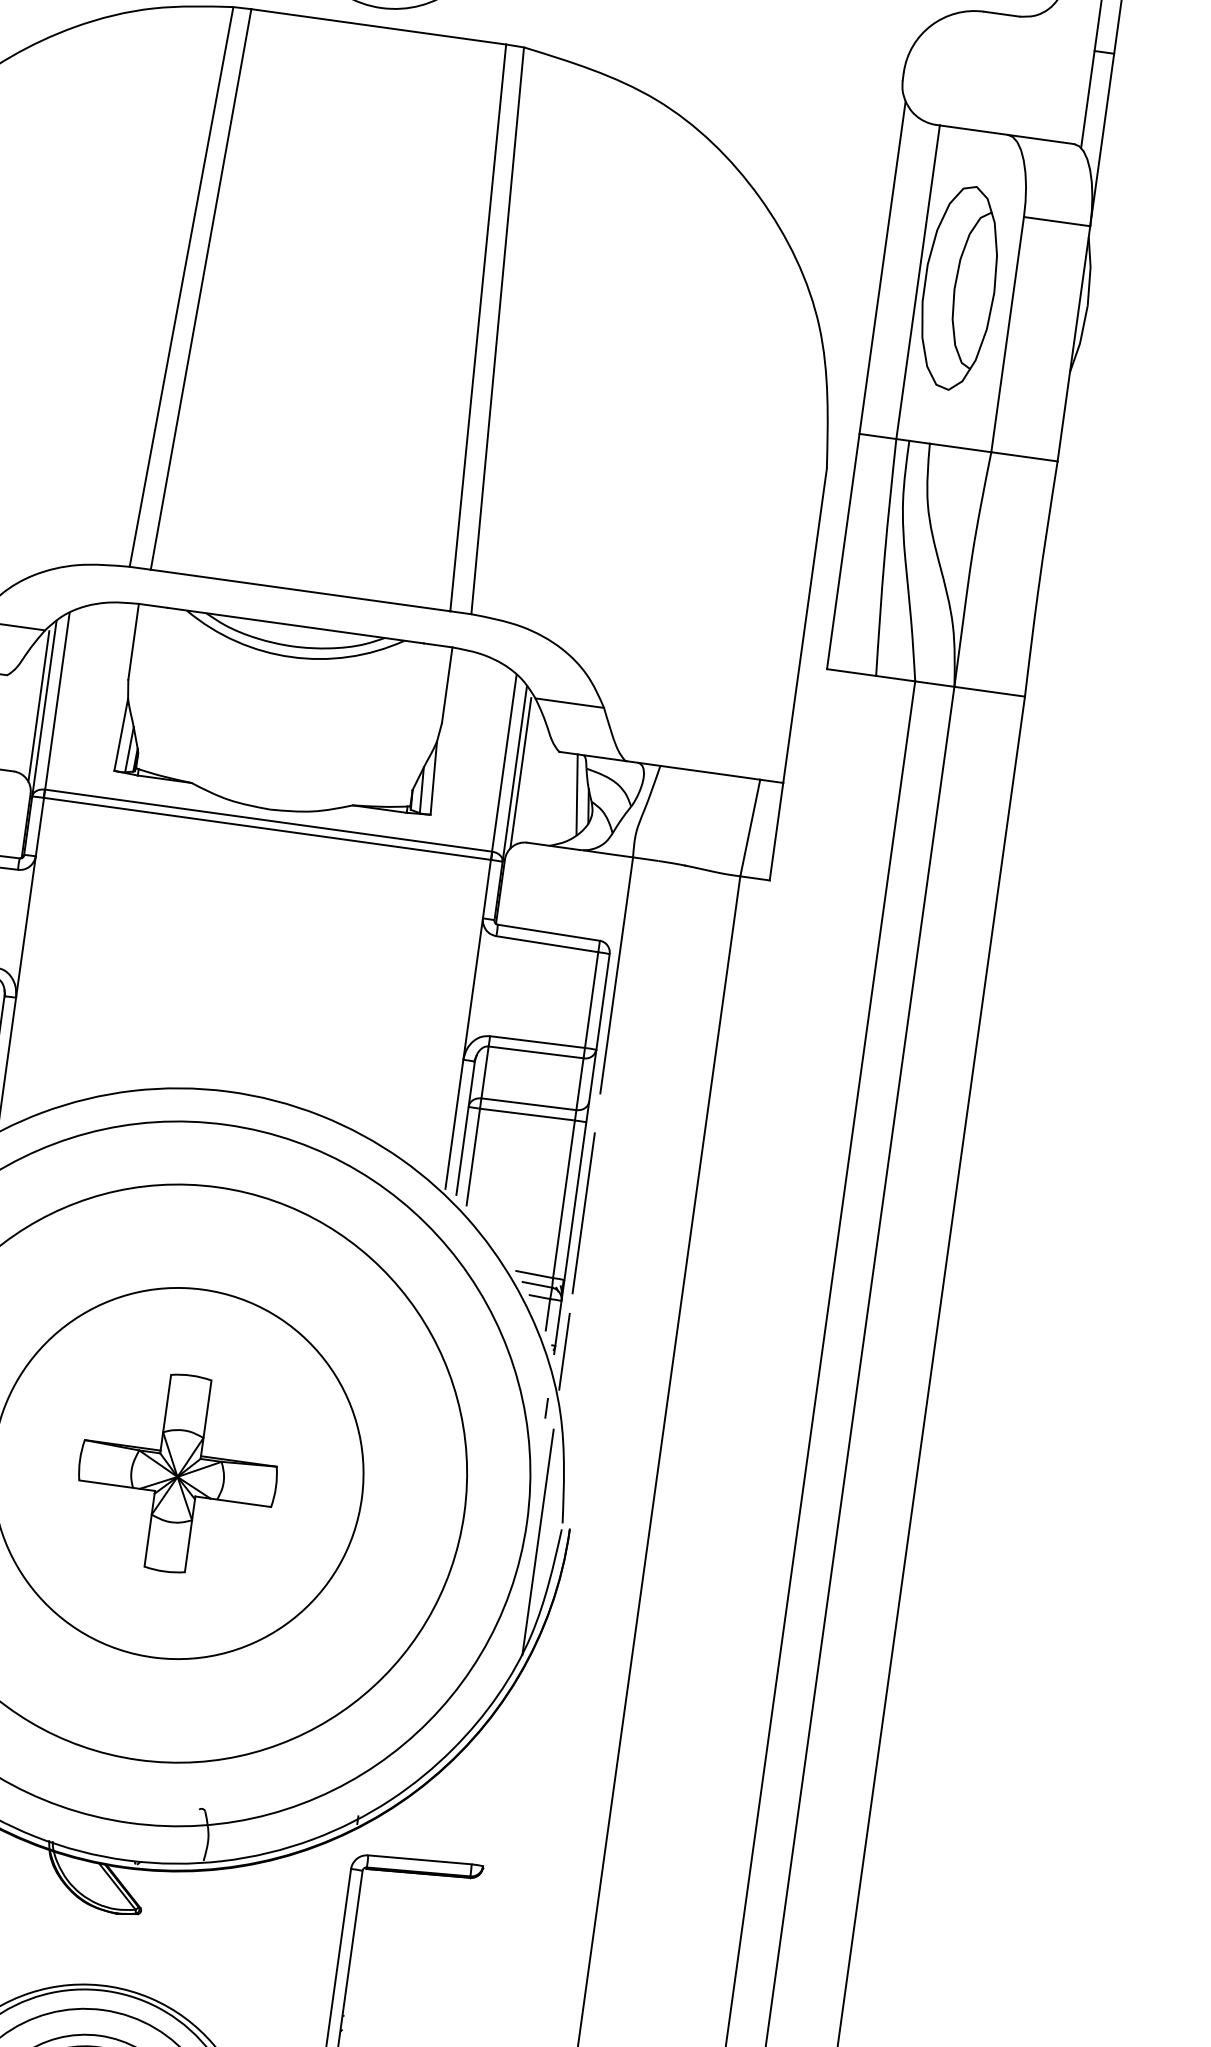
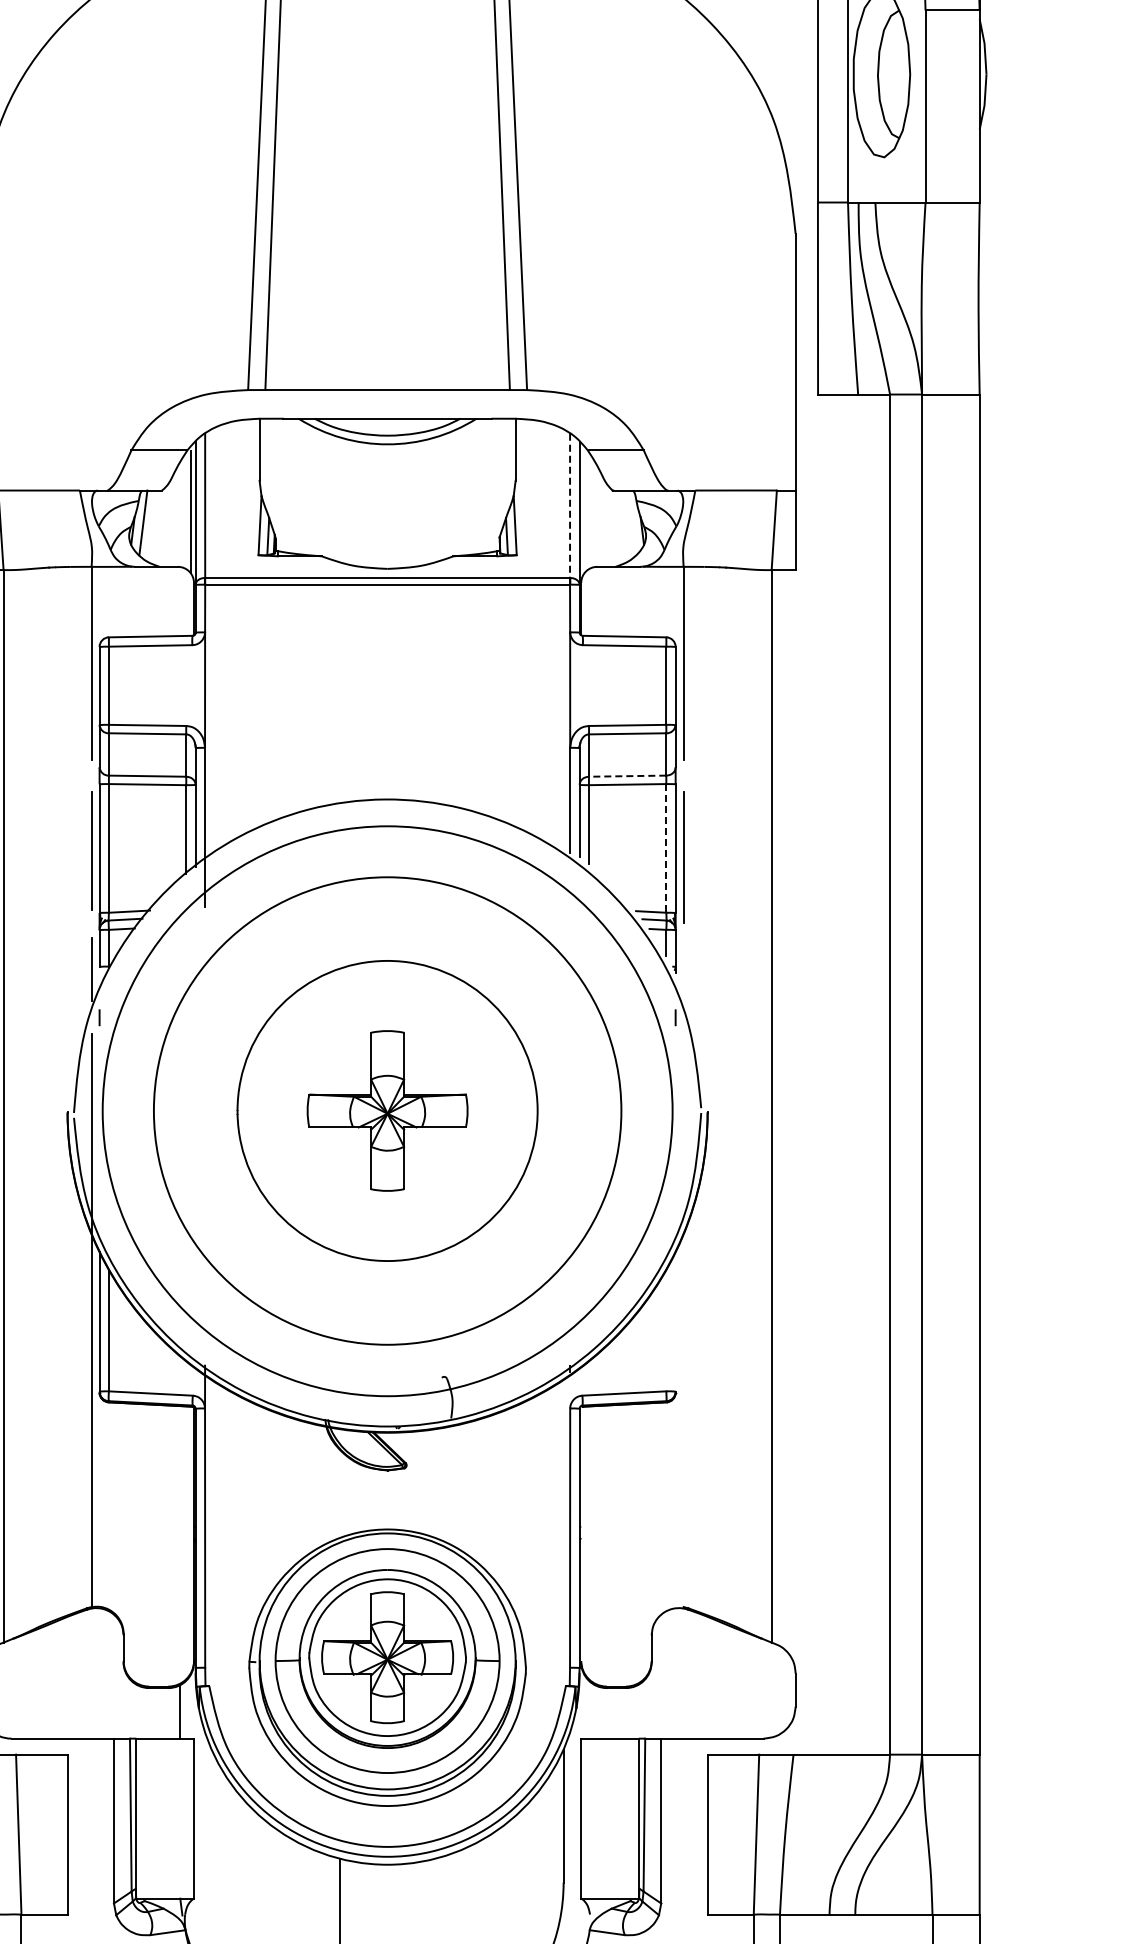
line: (504, 764) -> (570, 506), solid -> dashed
line: (521, 772) -> (584, 511), removed
line: (576, 794) -> (631, 522), removed
line: (528, 1104) -> (627, 776), solid -> dashed
line: (564, 1199) -> (666, 848), solid -> dashed
line: (564, 1351) -> (683, 970), removed
line: (537, 1542) -> (683, 1126), removed

